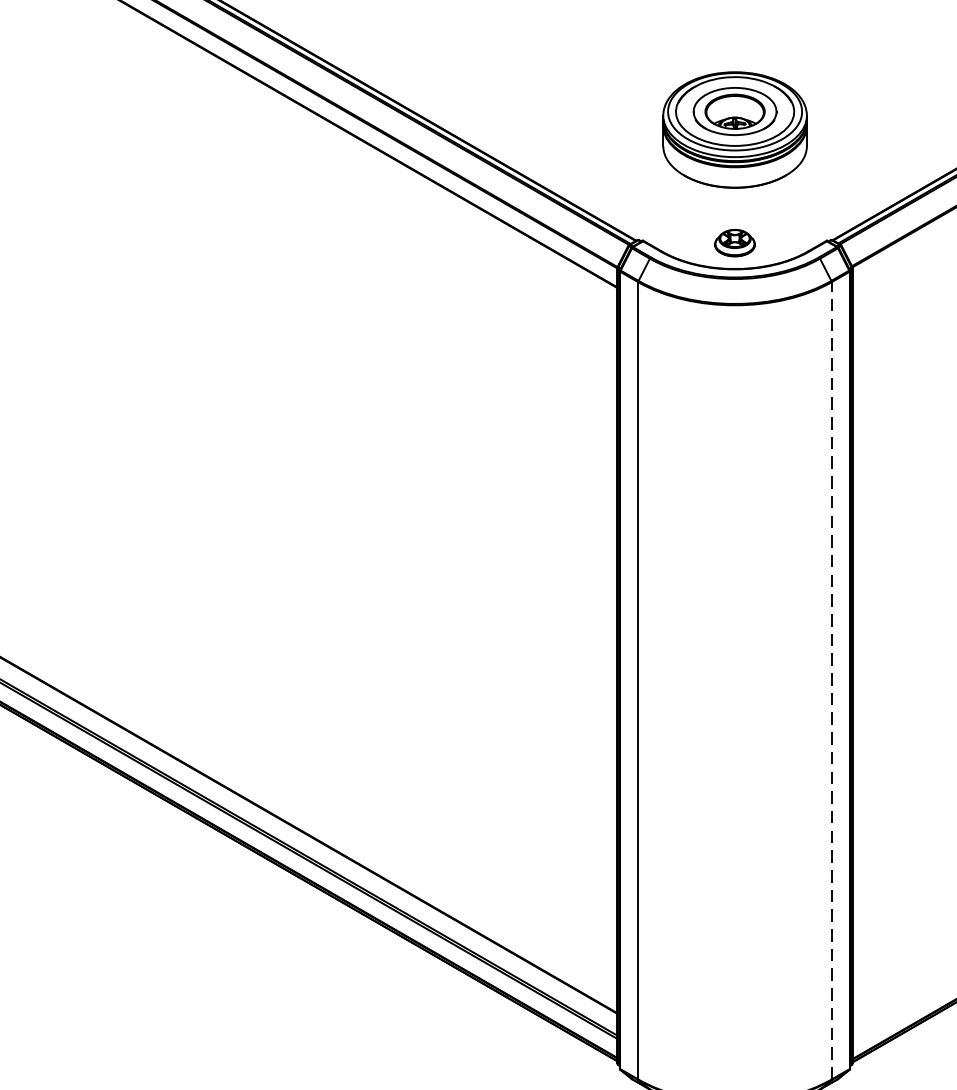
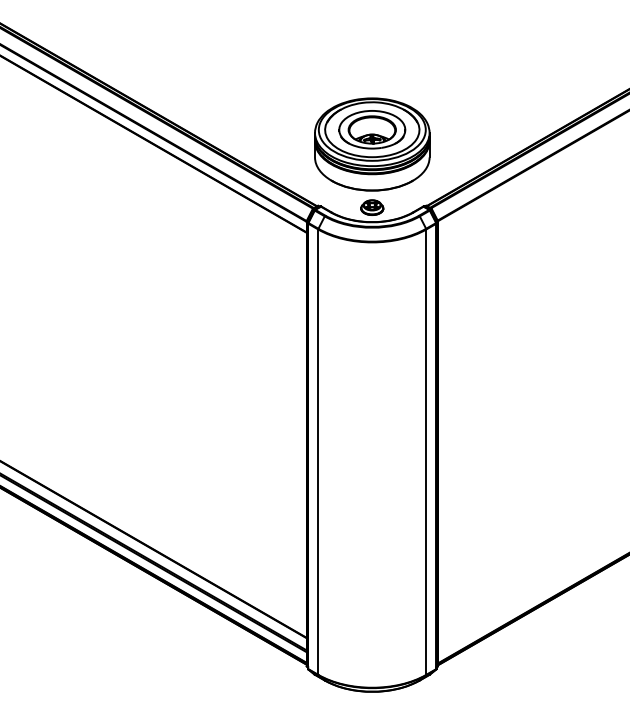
part: (735, 130) -> (372, 144), size x1.43
line: (832, 681) -> (426, 452), dashed -> solid

